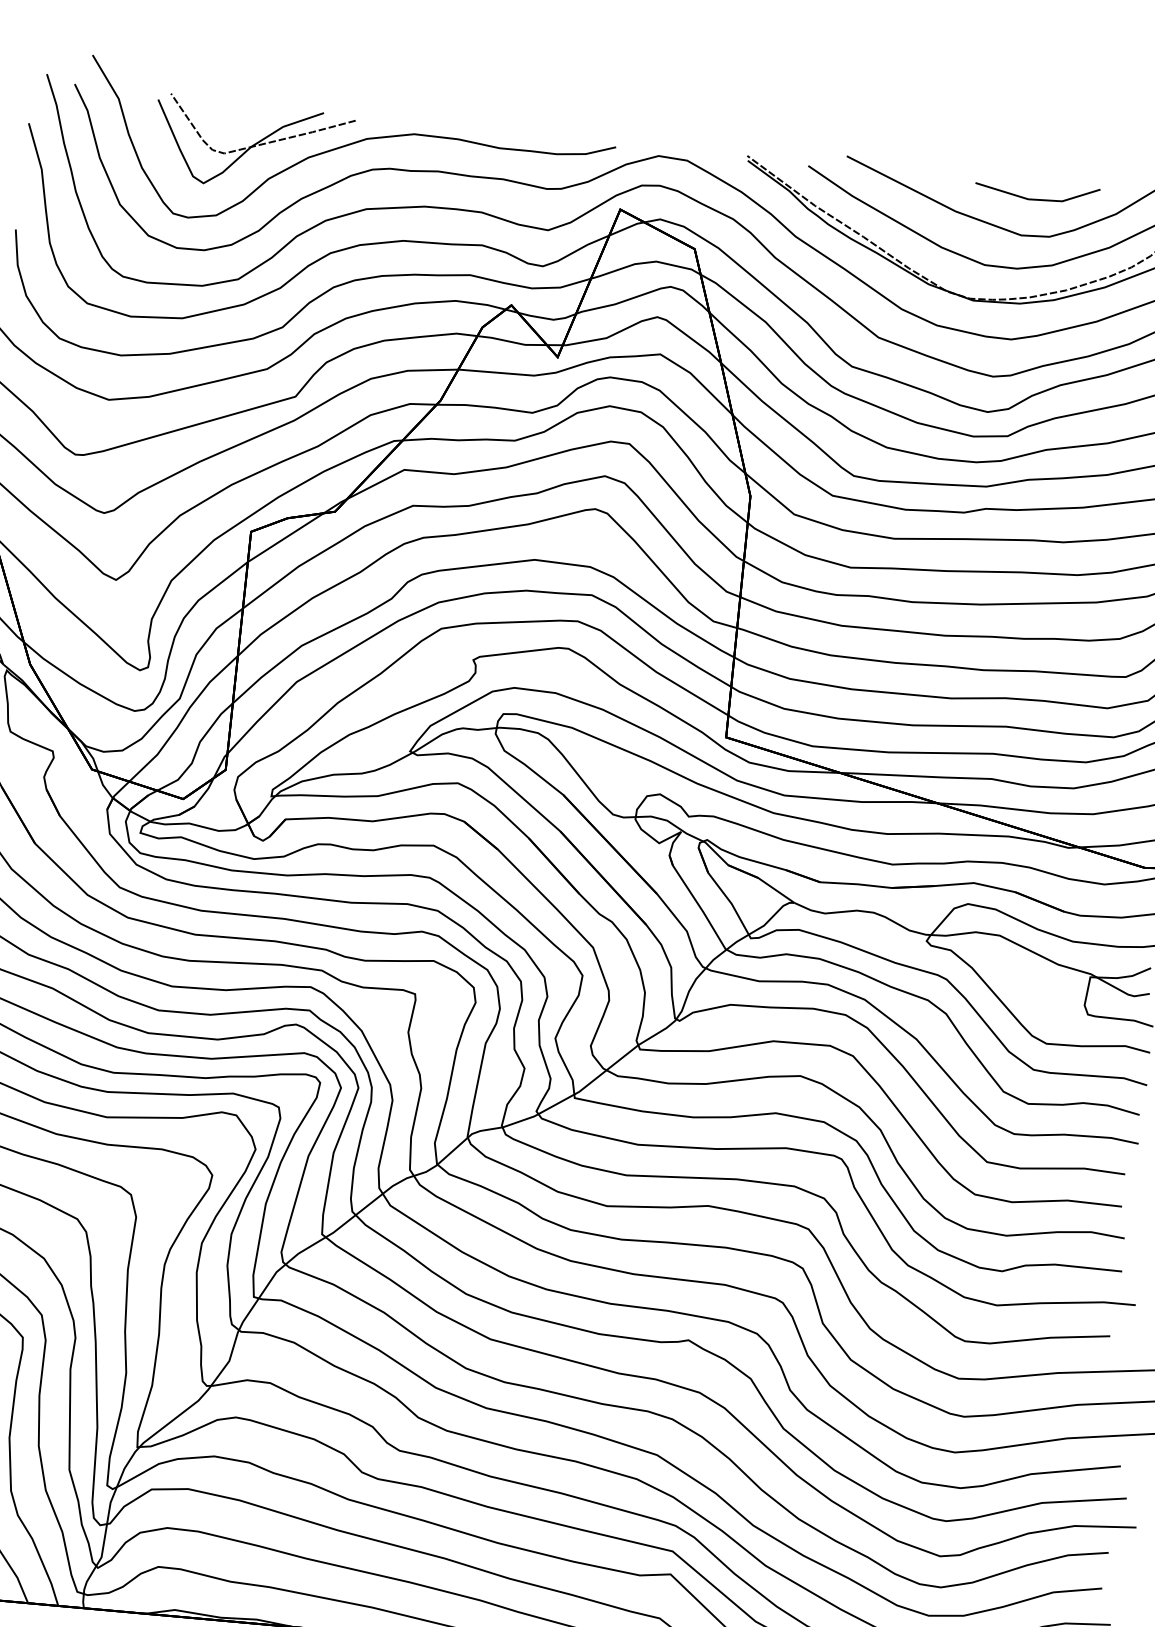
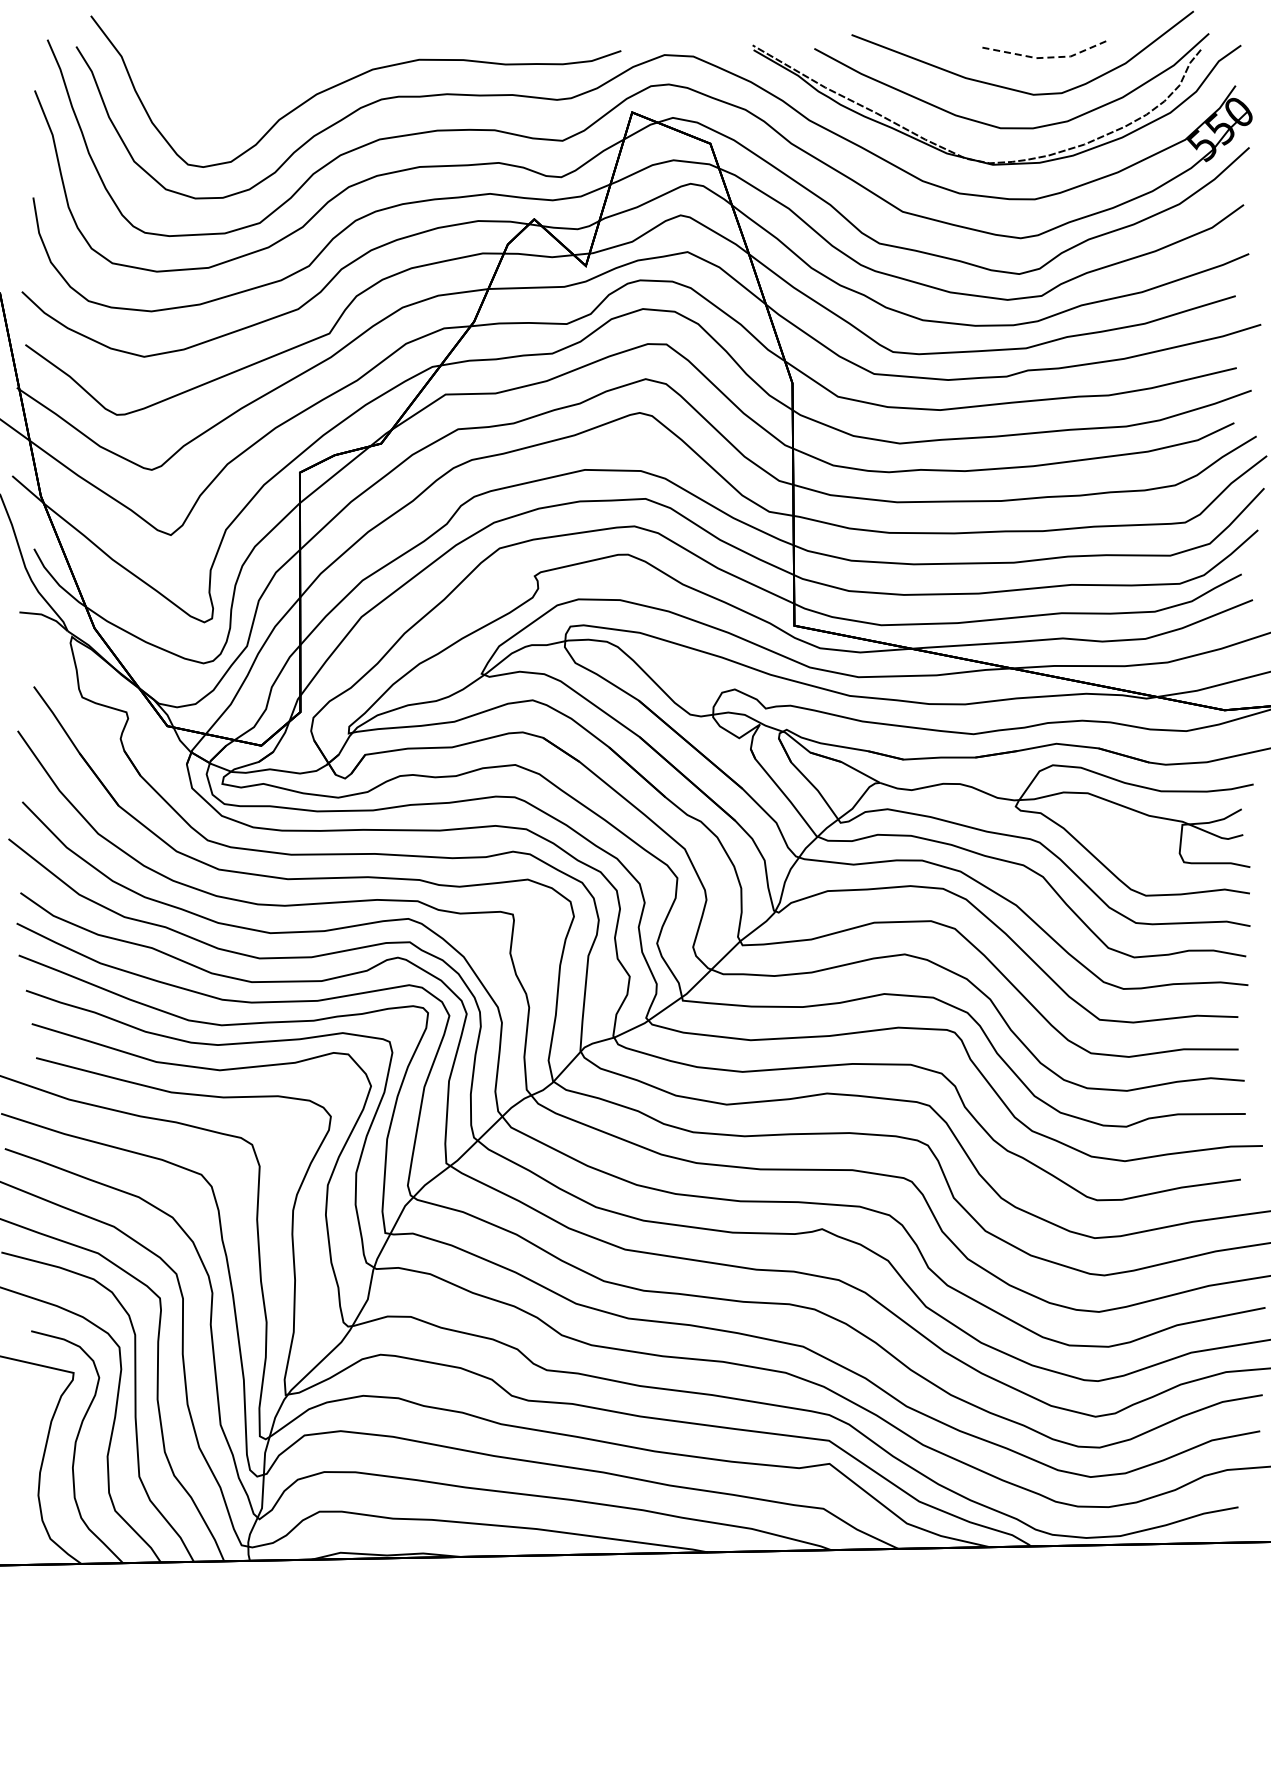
part: (252, 145) -> (259, 88), removed
line: (1037, 199) -> (1045, 57), solid -> dashed

